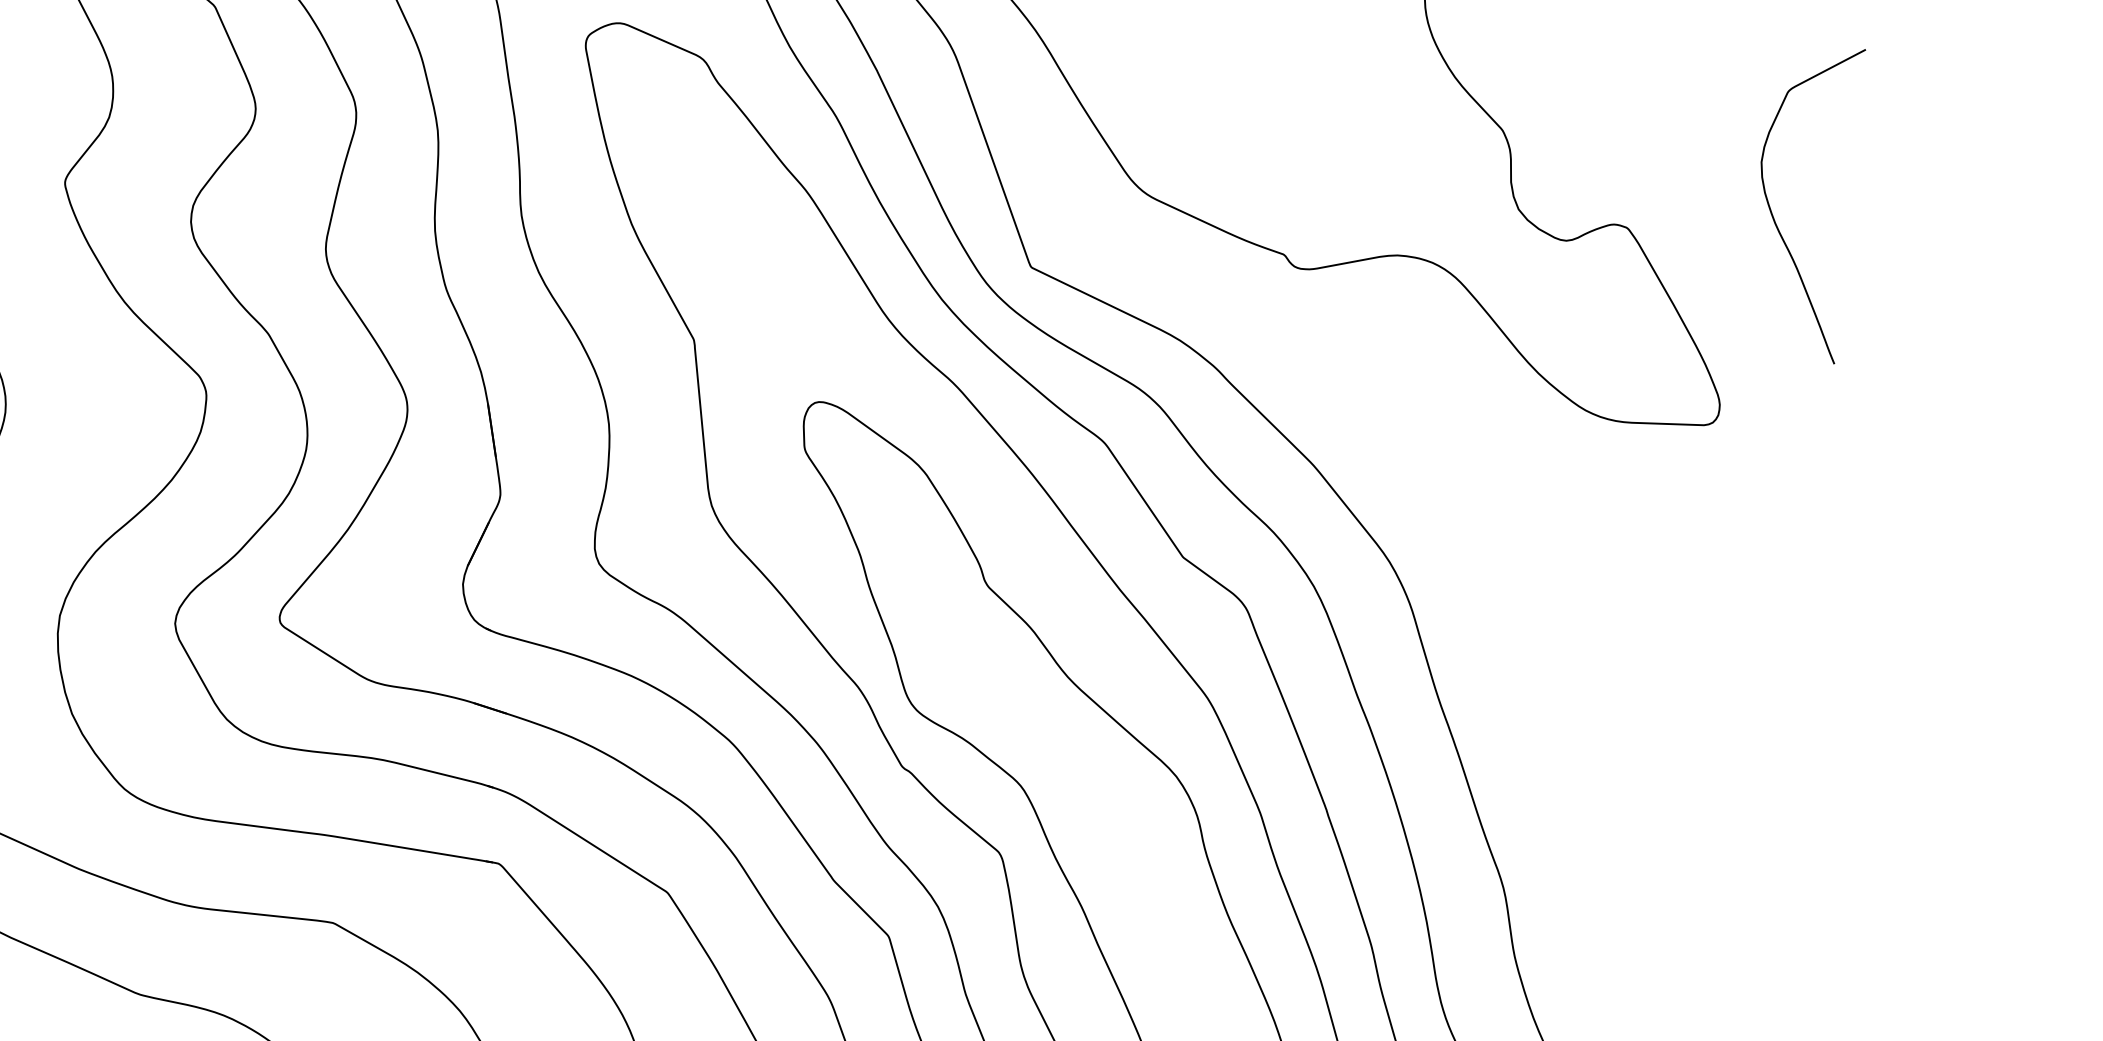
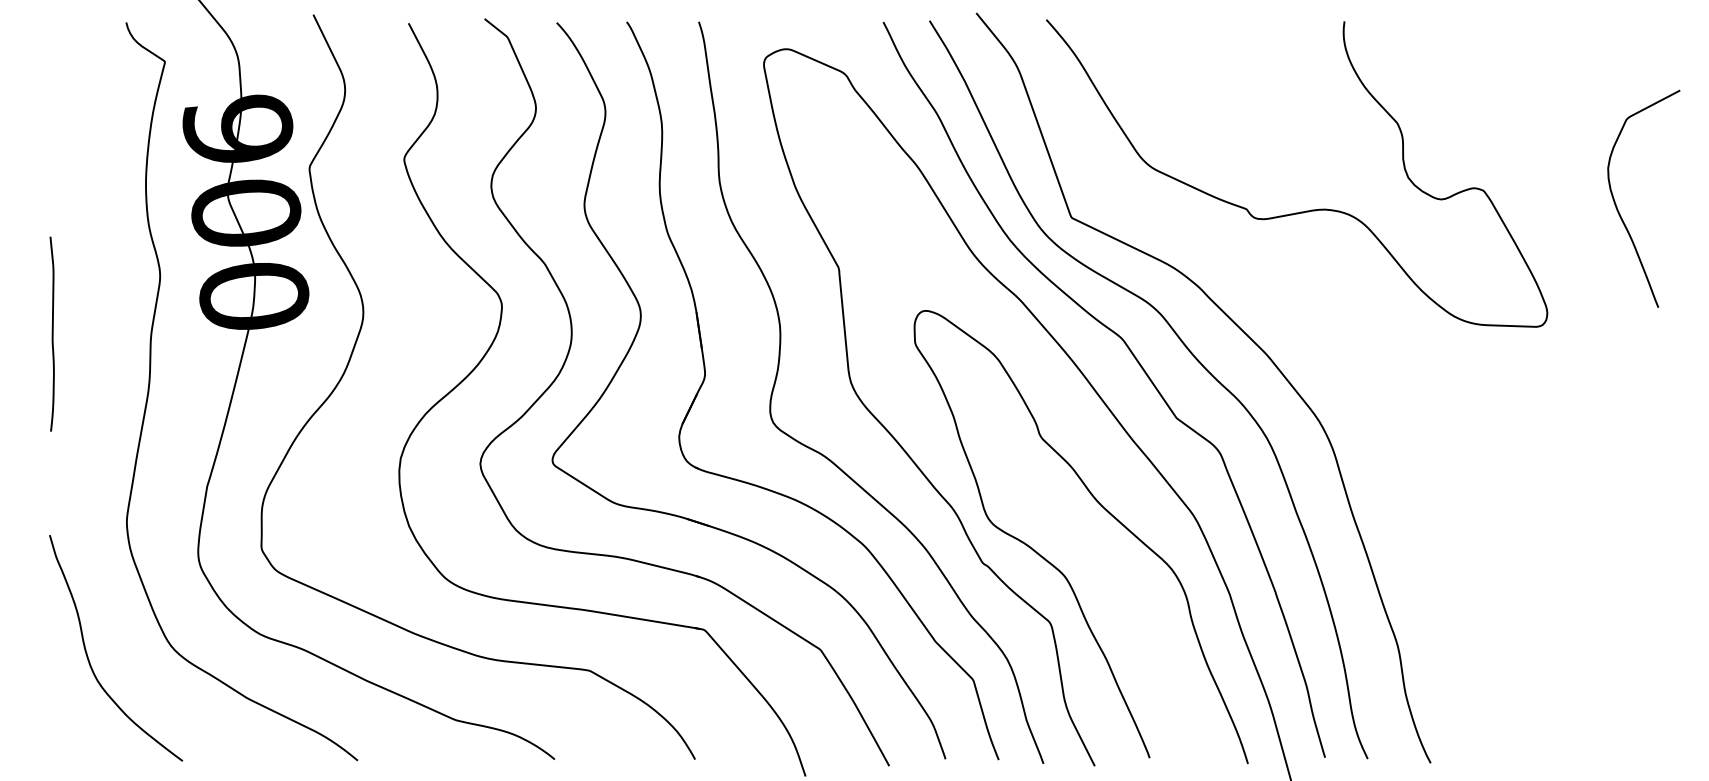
curve: (1775, 217) -> (1617, 206), moved

